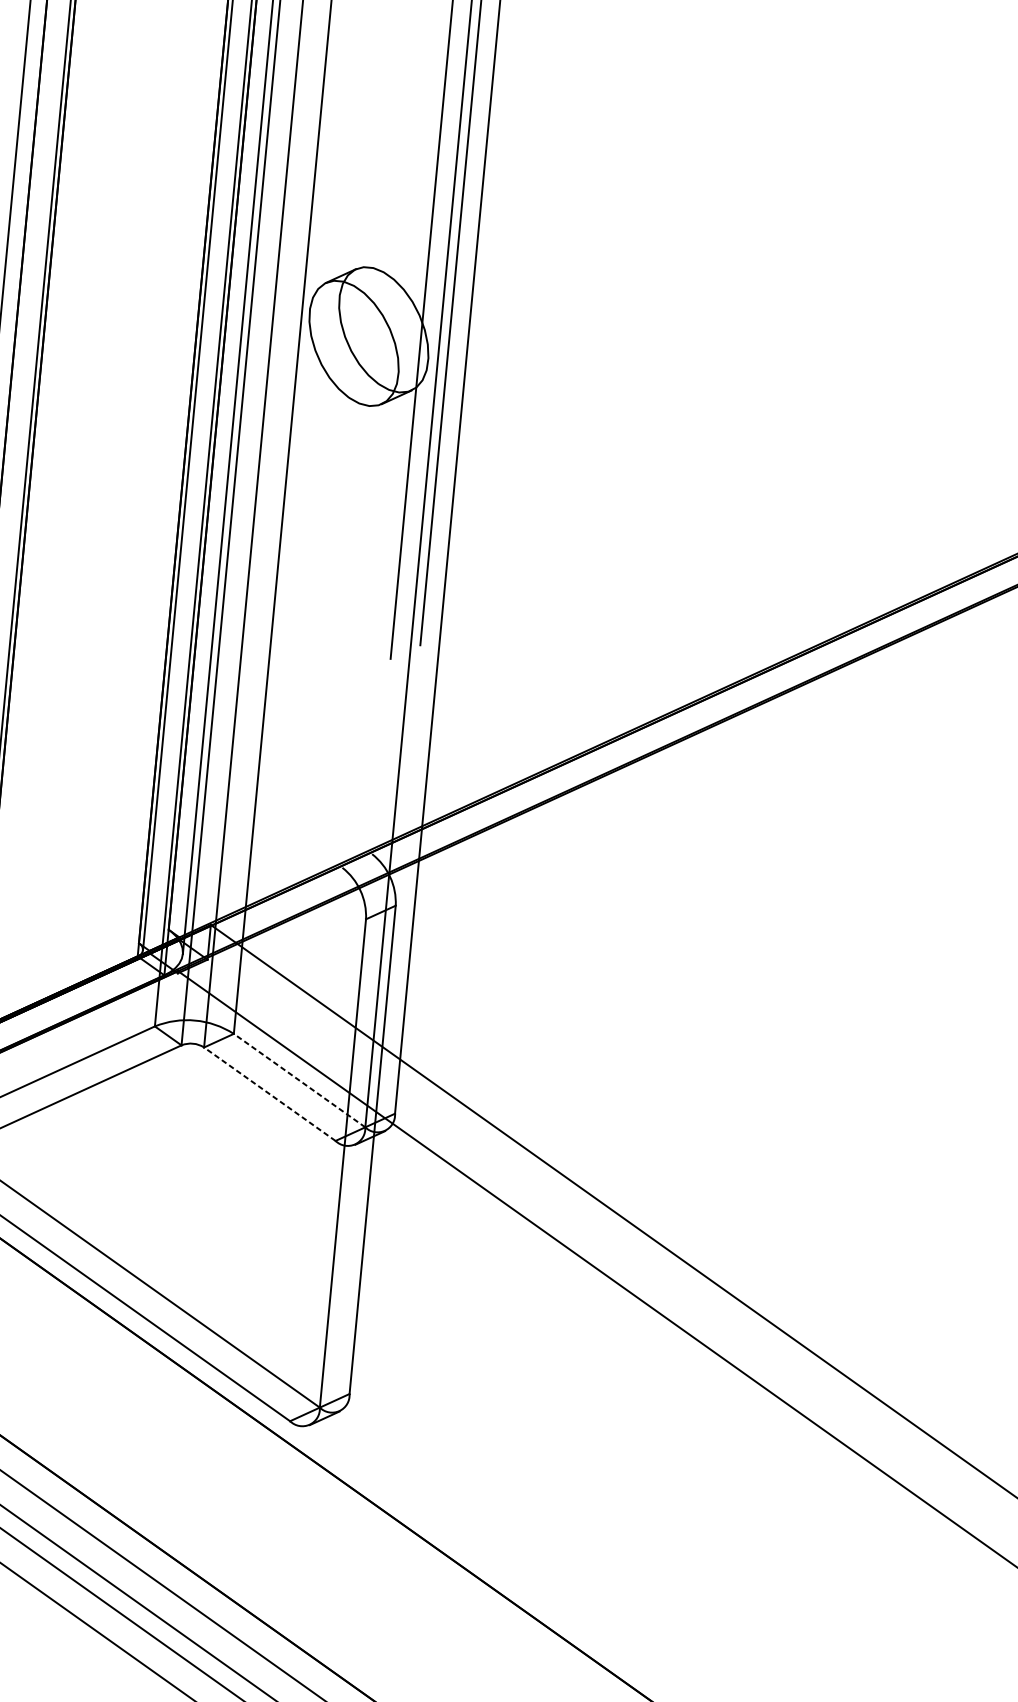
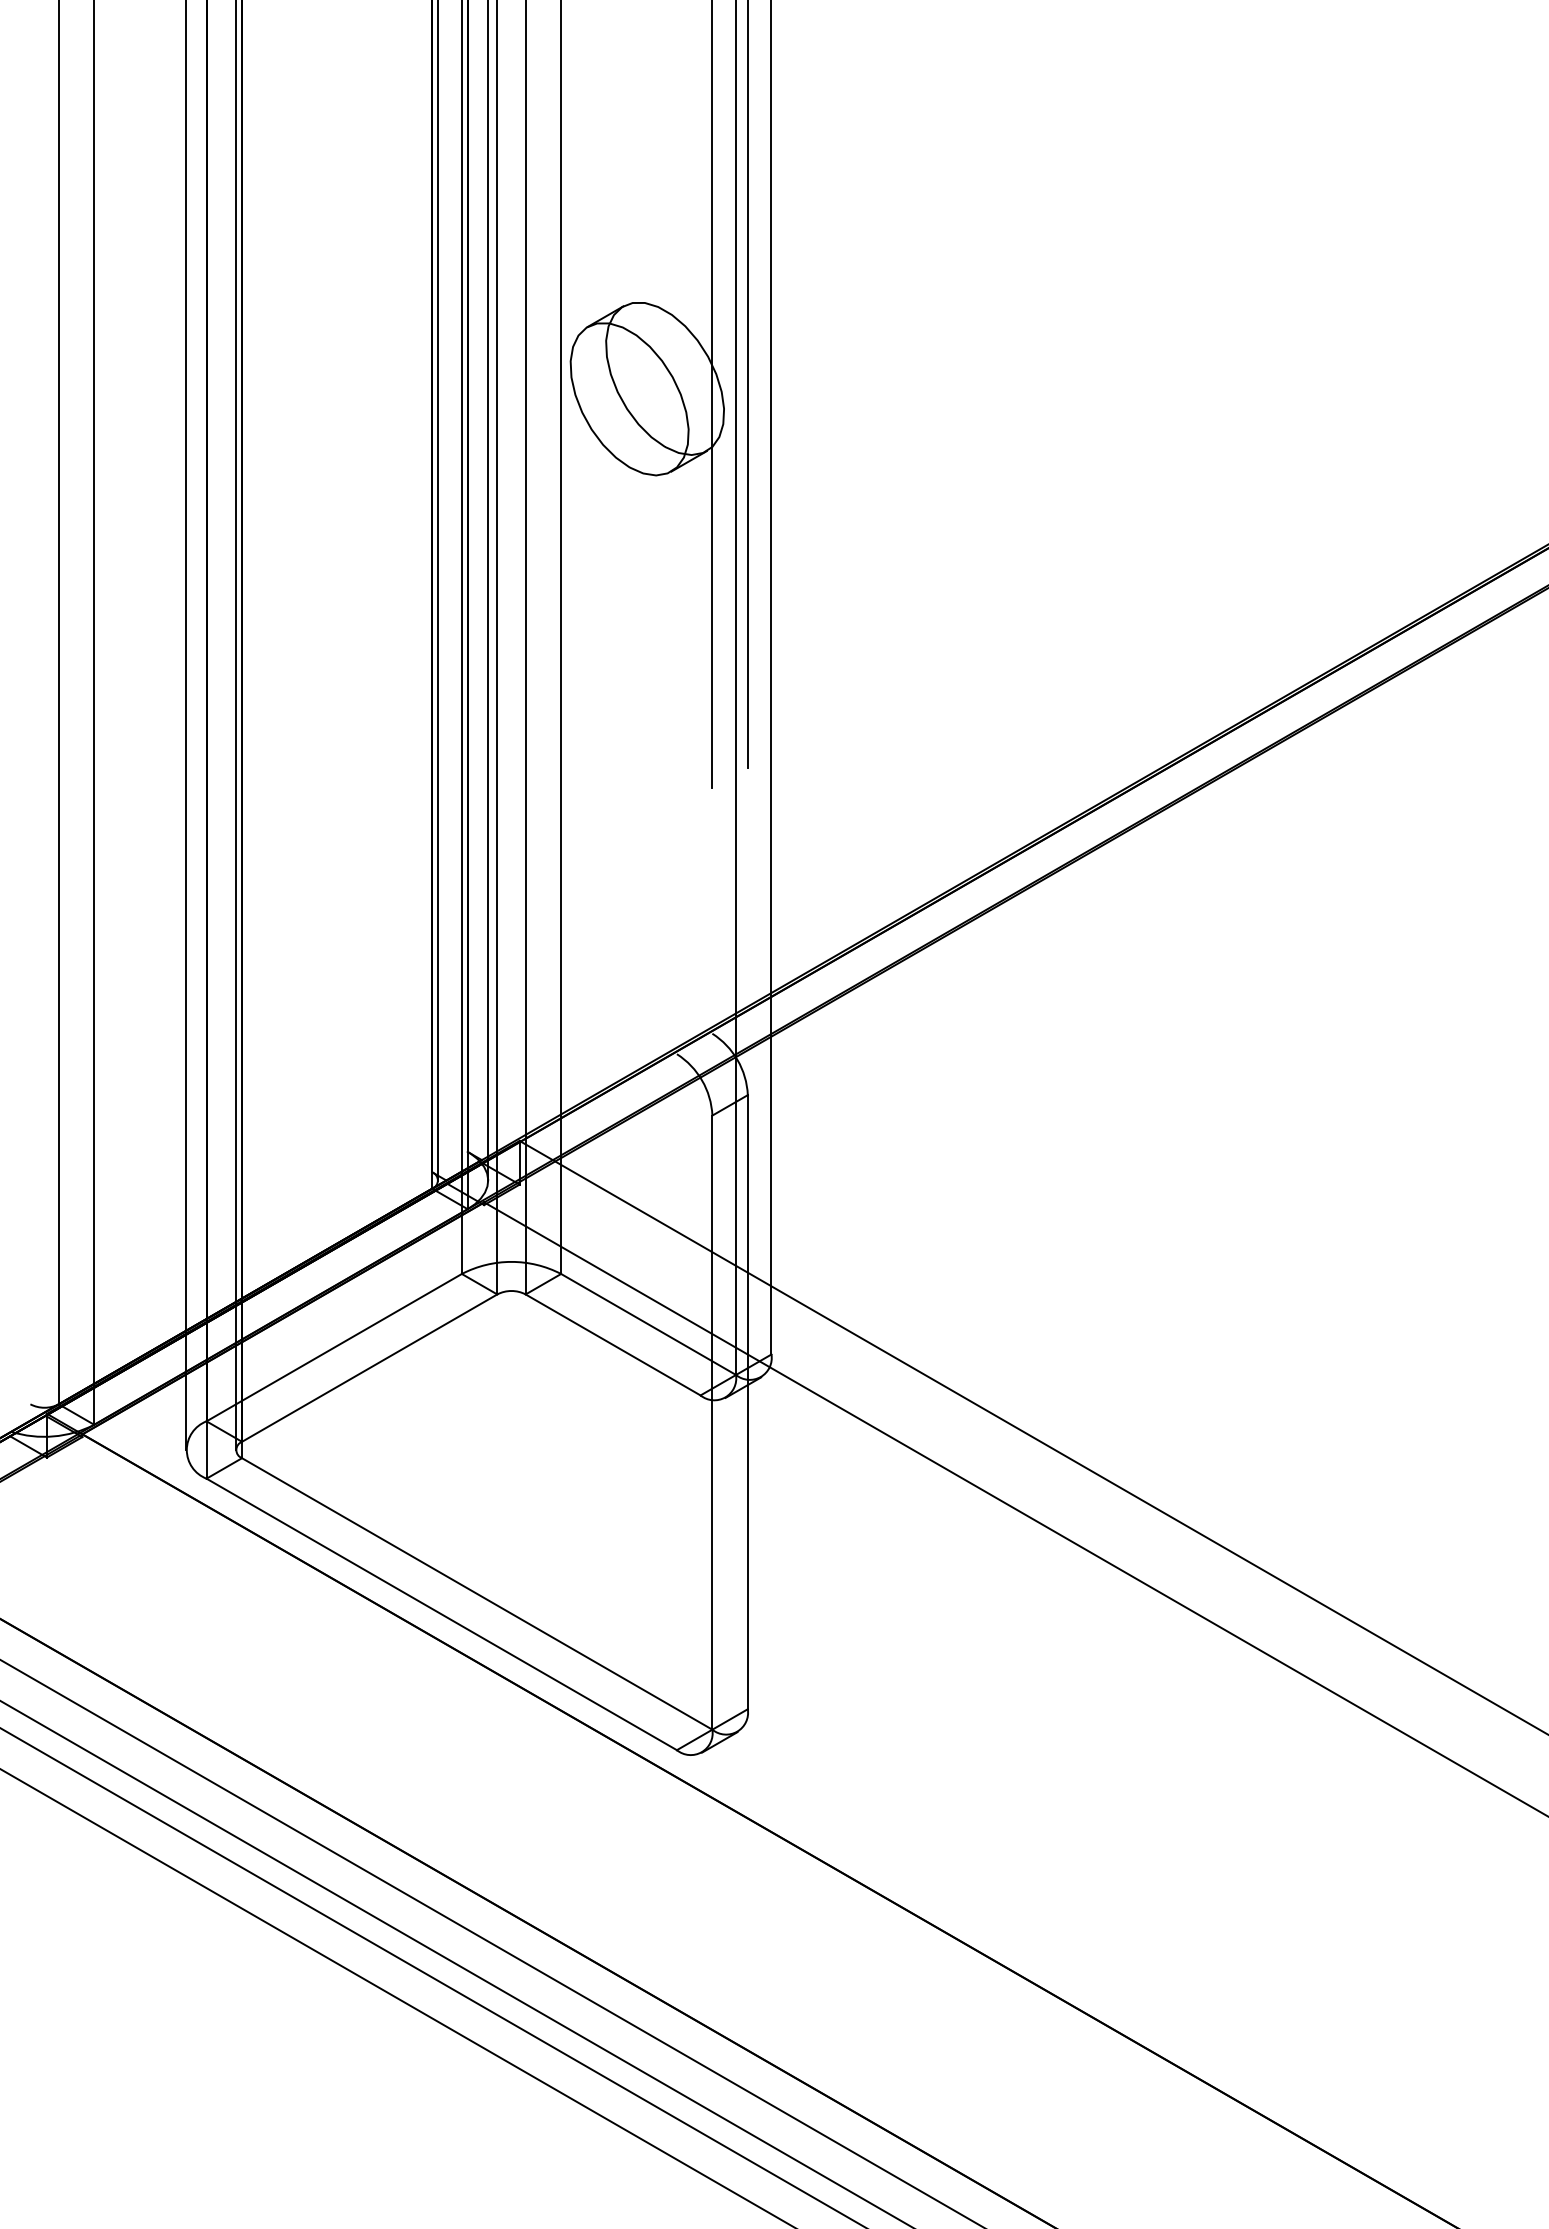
line: (299, 1080) -> (648, 1324), dashed -> solid
line: (270, 1093) -> (613, 1344), dashed -> solid

